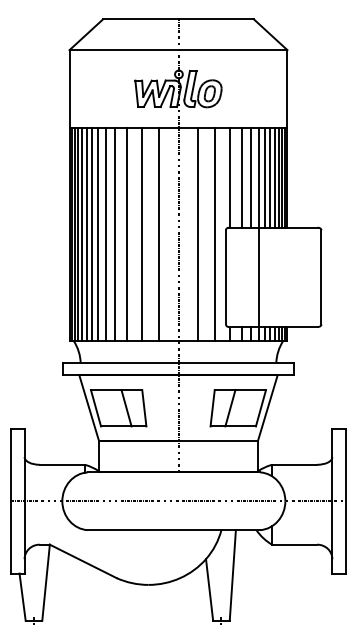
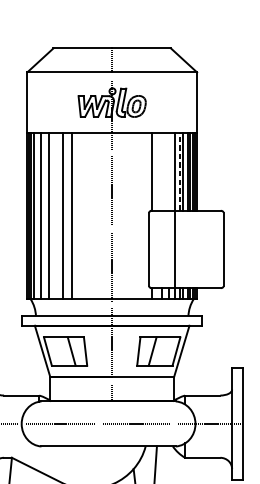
line: (242, 177) -> (162, 171), removed
line: (251, 177) -> (169, 171), removed
line: (265, 177) -> (180, 171), solid -> dashed
line: (81, 233) -> (36, 215), removed
line: (91, 233) -> (44, 215), removed
line: (105, 233) -> (55, 215), removed
line: (158, 233) -> (96, 215), removed
line: (198, 233) -> (127, 215), removed
line: (141, 234) -> (83, 216), removed
line: (215, 234) -> (141, 216), removed

